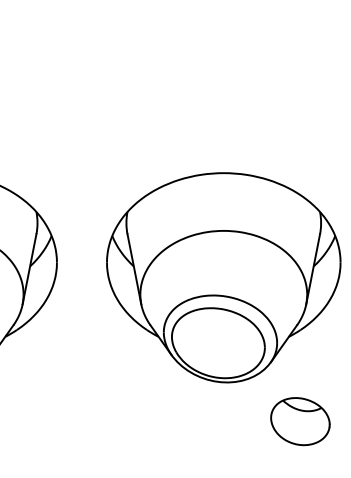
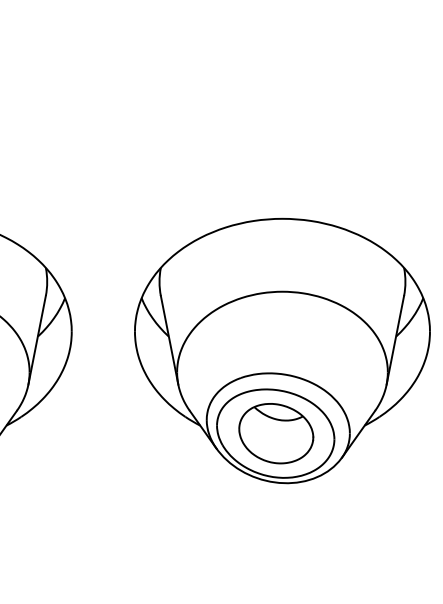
part: (300, 421) -> (276, 433), moved

